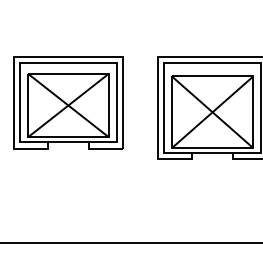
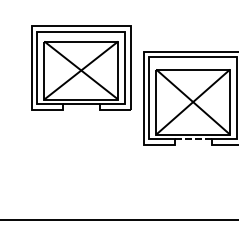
part: (68, 102) -> (81, 67), moved
line: (212, 152) -> (193, 138), solid -> dashed

